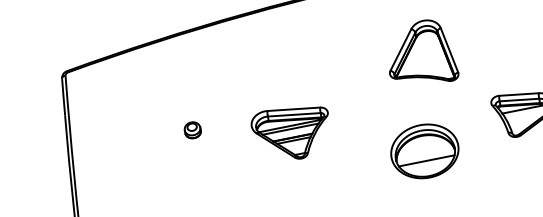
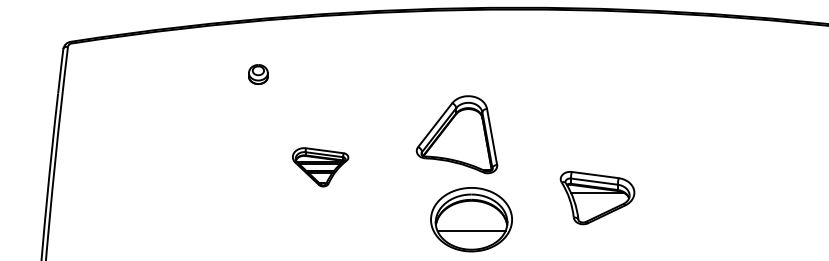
part: (419, 54) -> (456, 134), moved
part: (192, 130) -> (258, 74), moved
part: (292, 133) -> (320, 167), size x0.6

